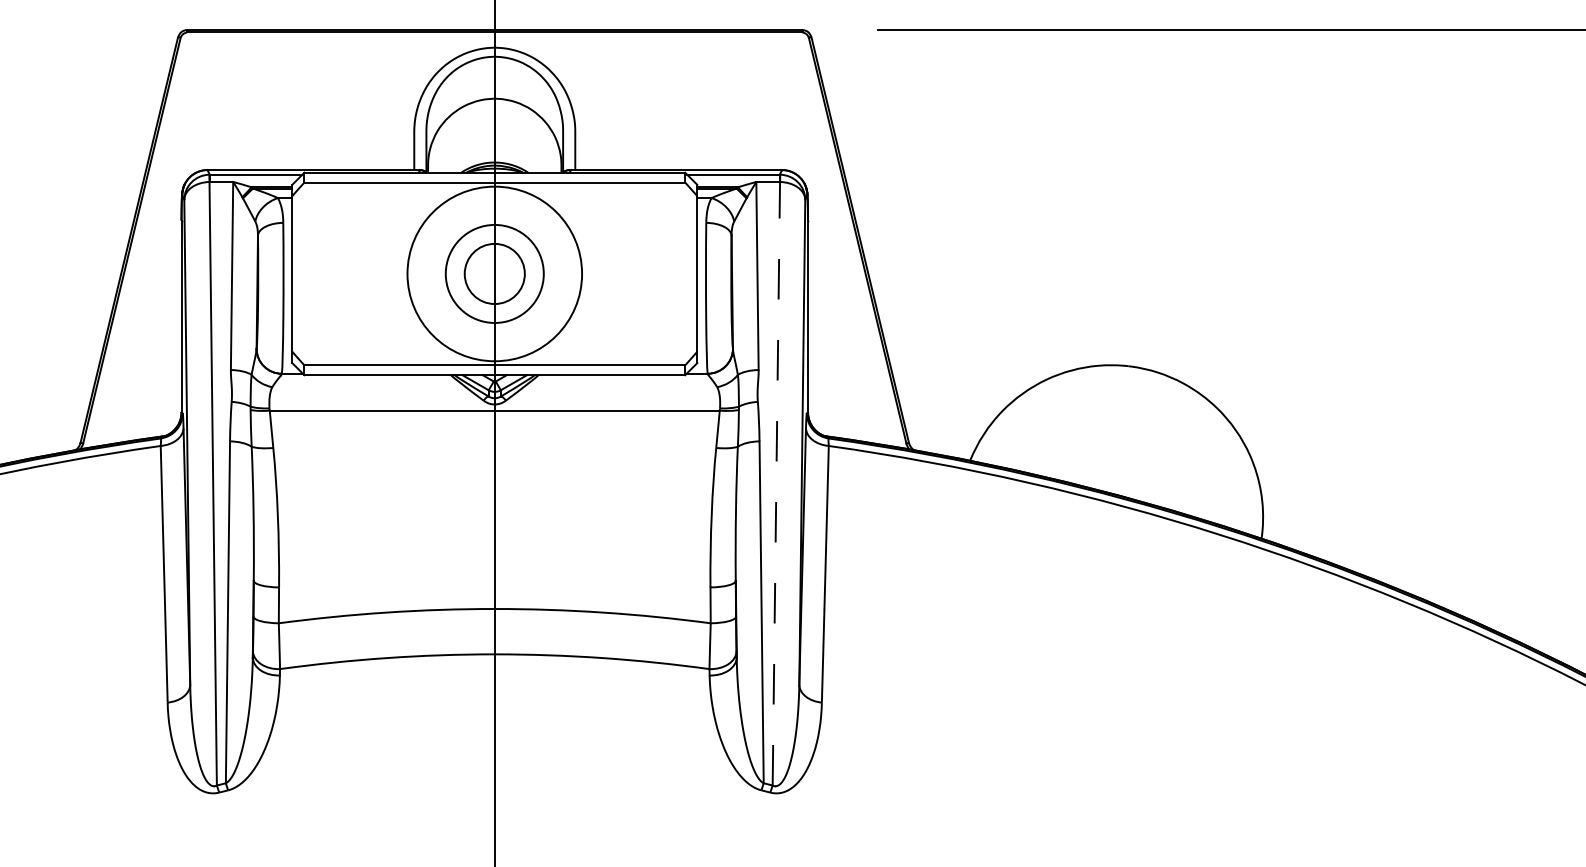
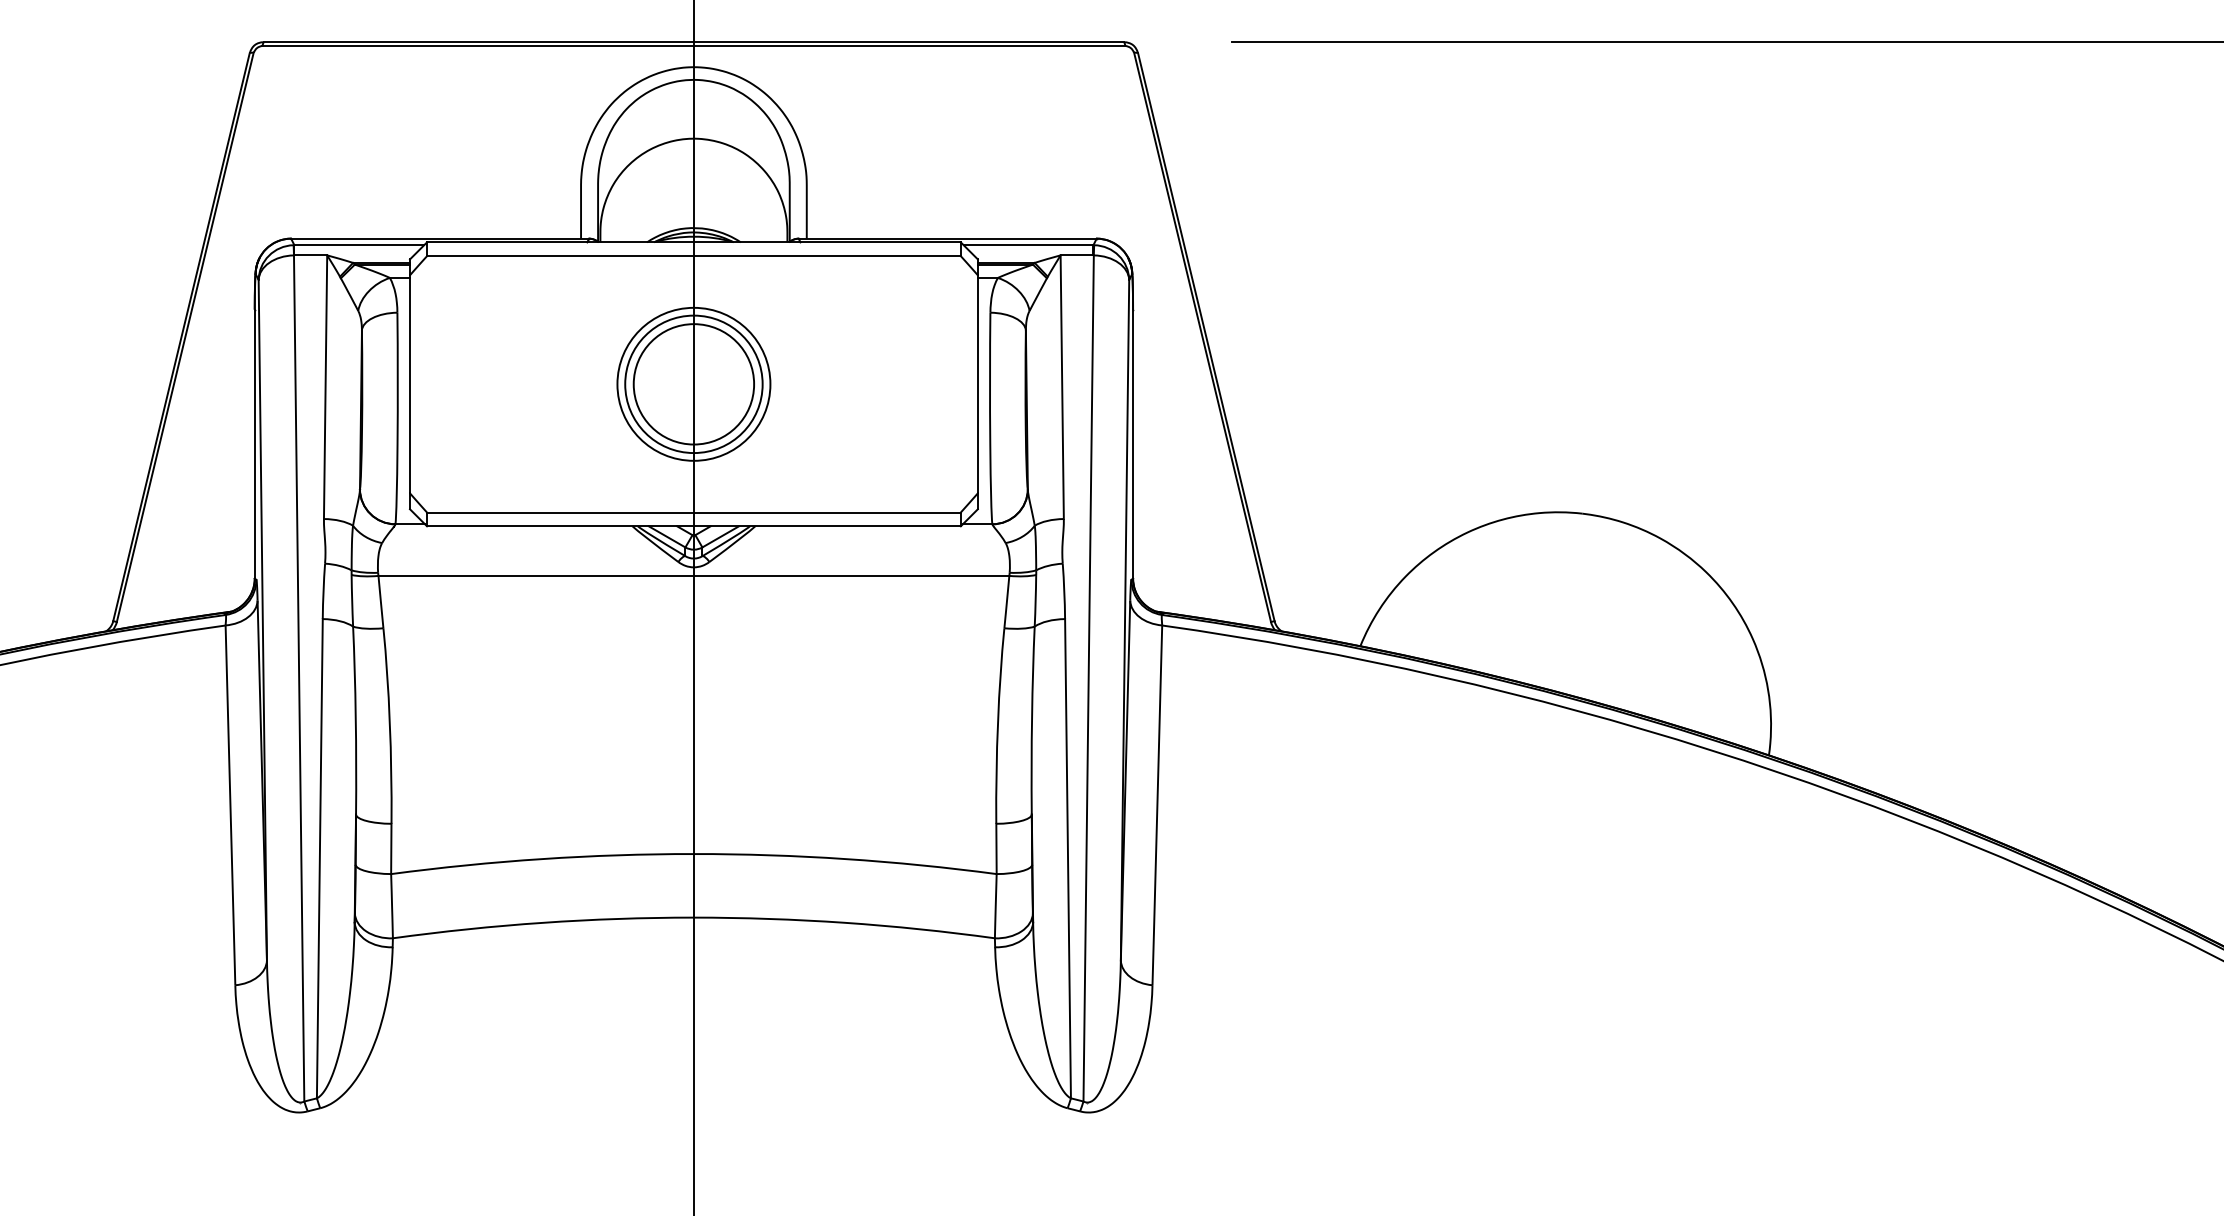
circle: (494, 273) -> (693, 383), size x0.62
circle: (494, 274) -> (693, 384), size x1.43
line: (776, 483) -> (1088, 677), dashed -> solid

